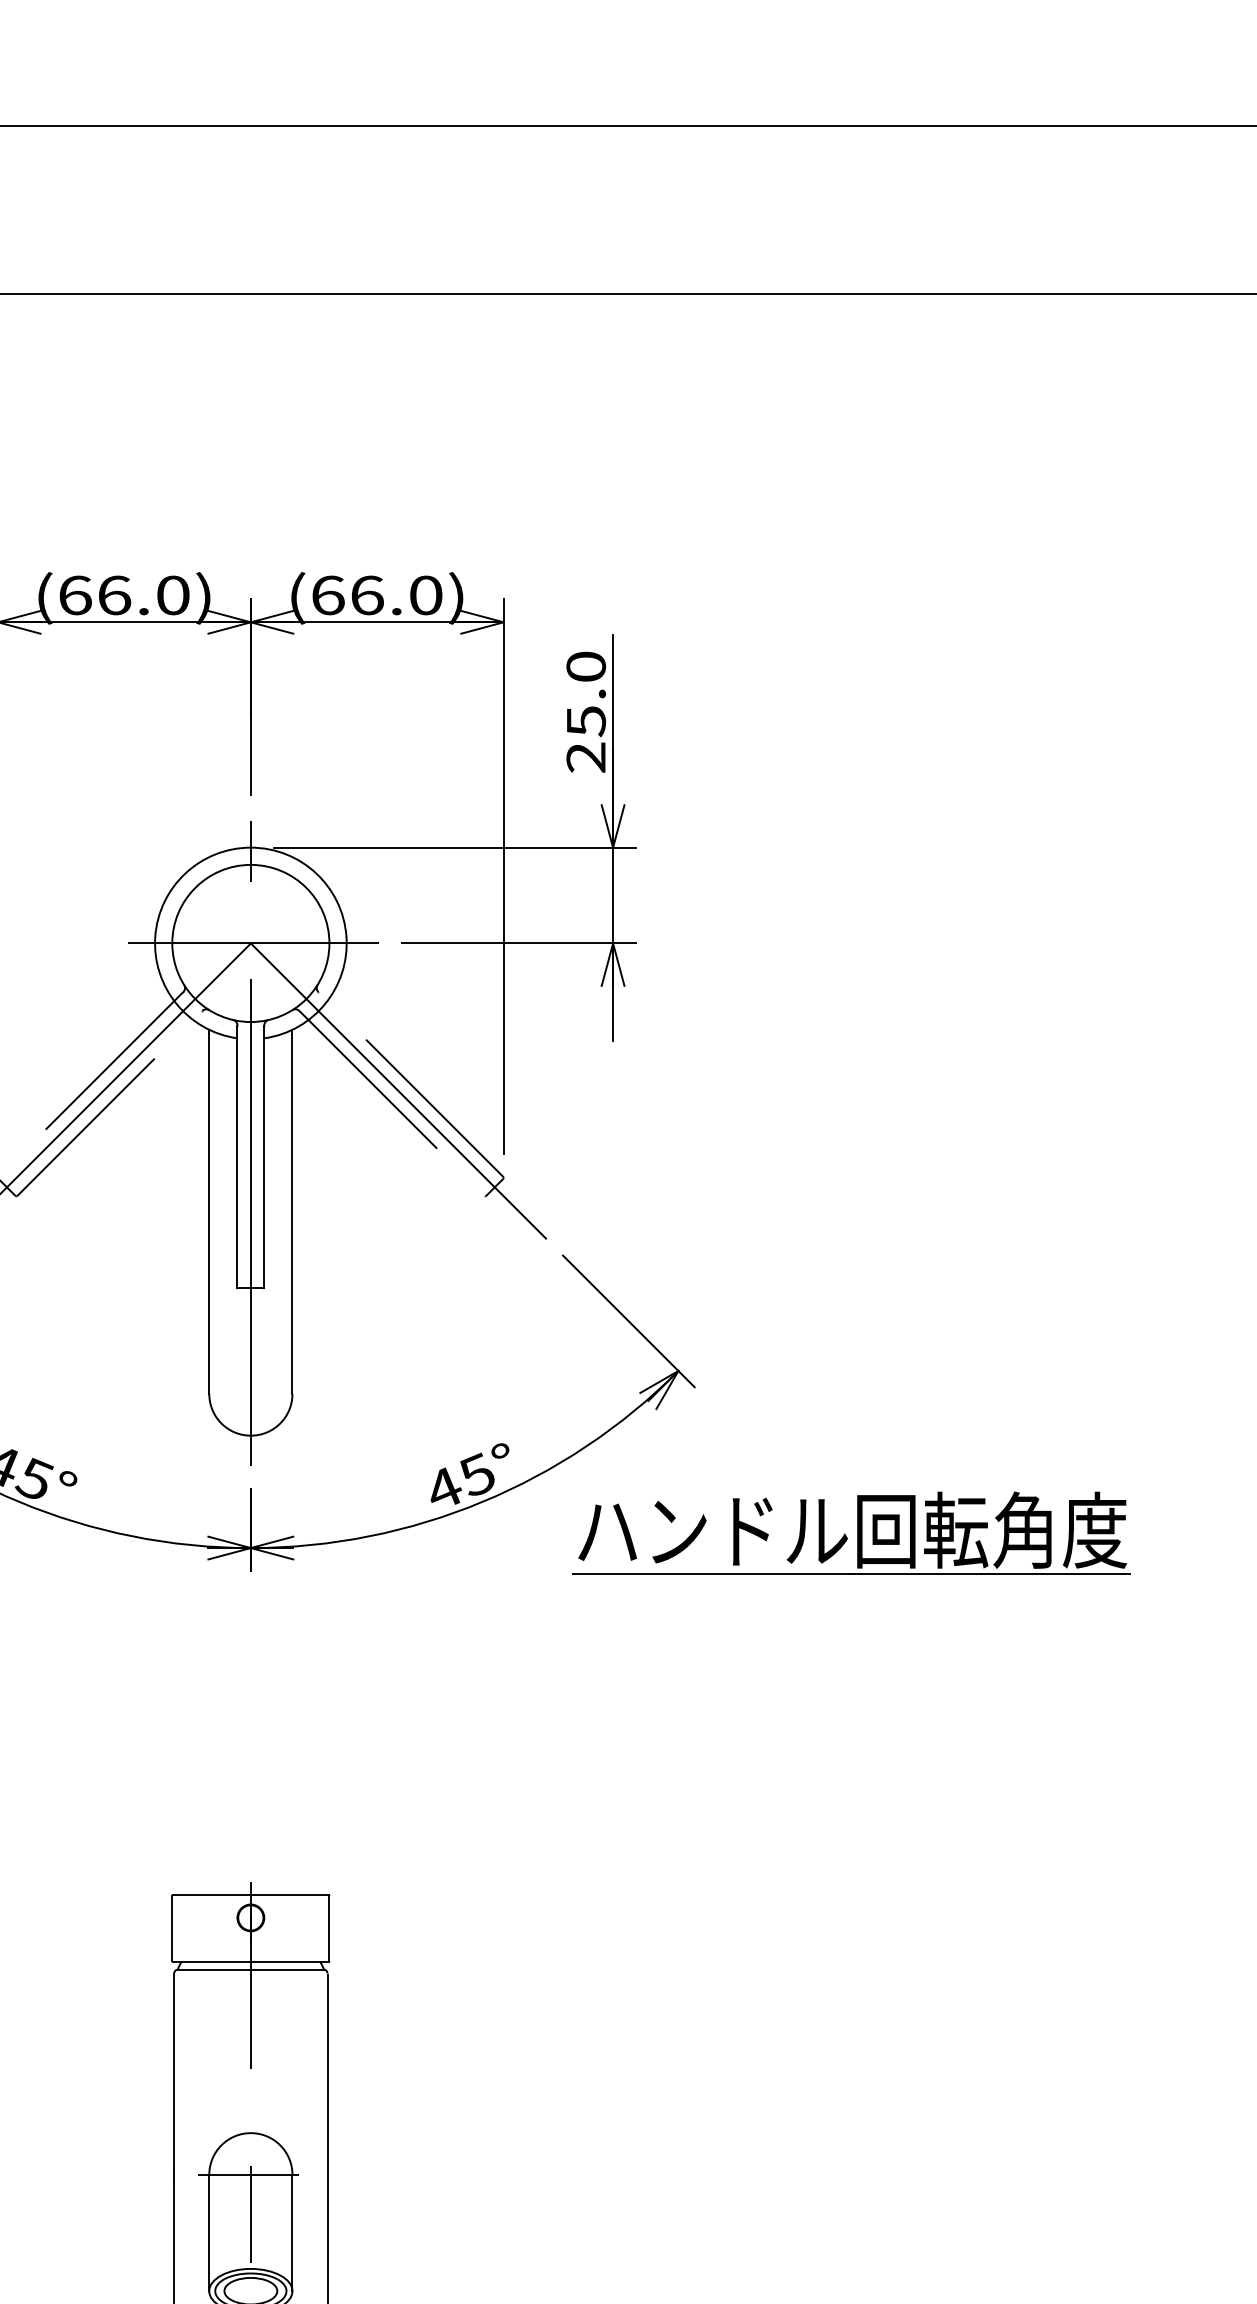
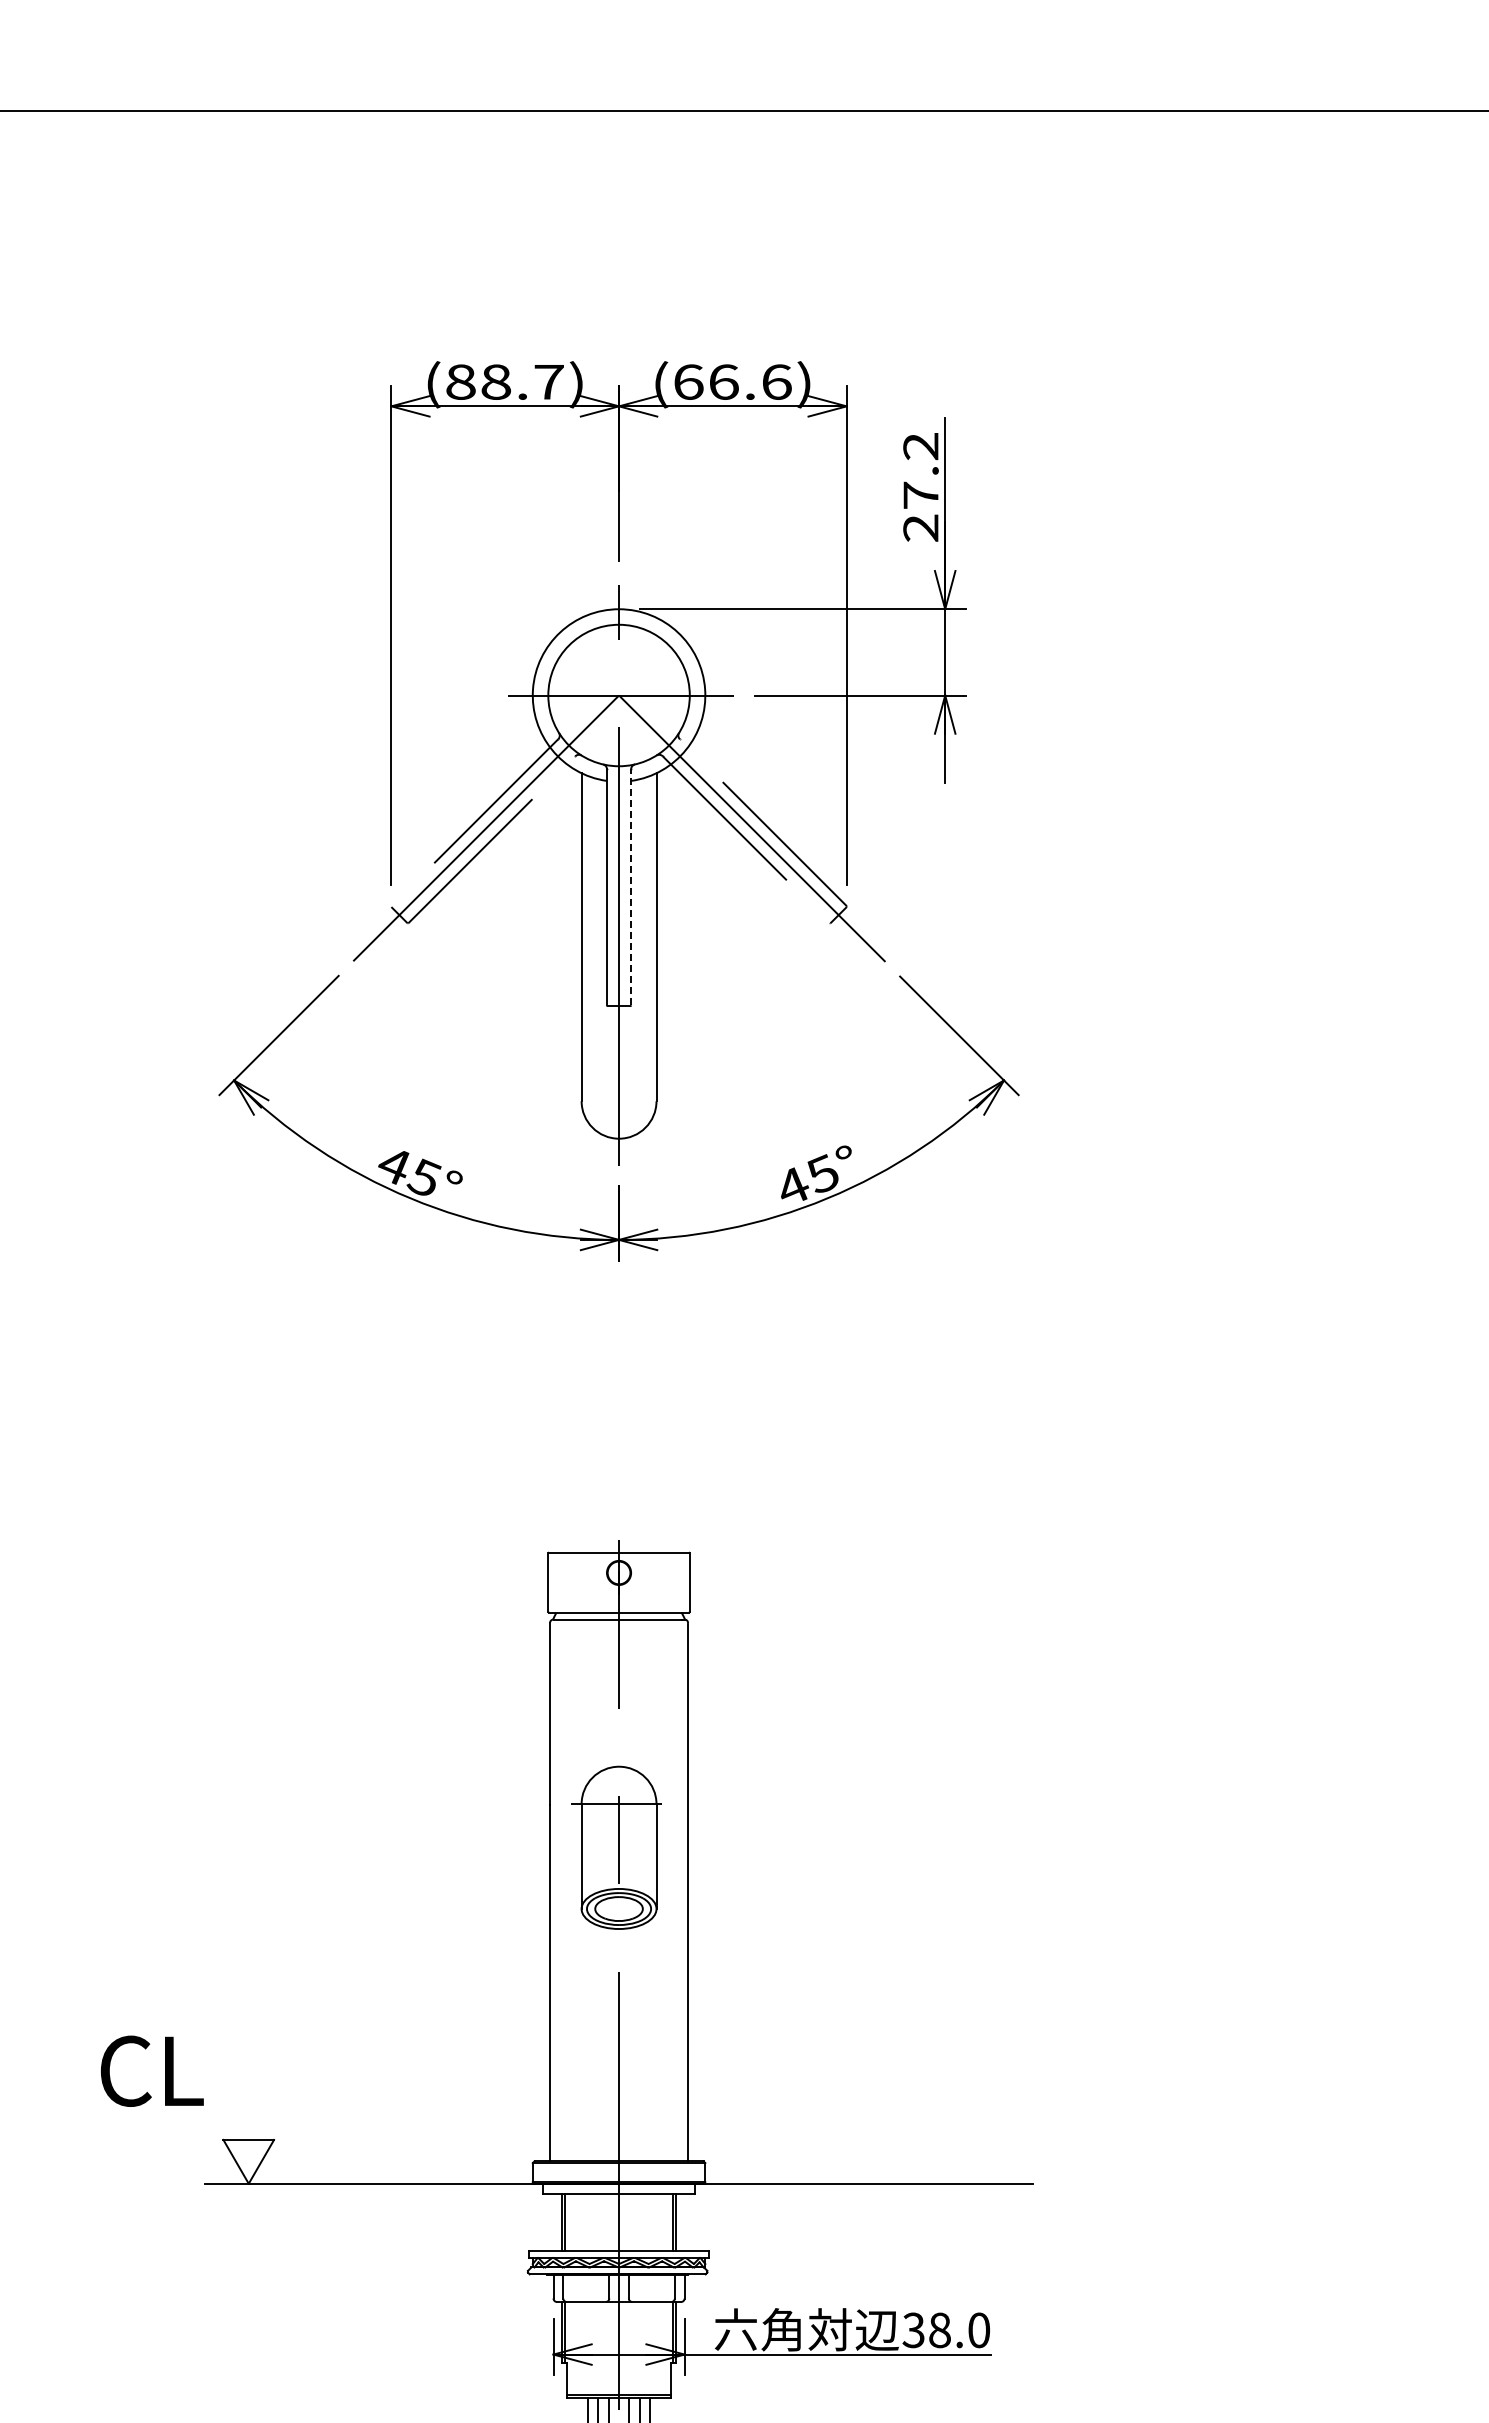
text: (123, 594) -> (504, 381), (66.0) -> (88.7)
text: (425, 594) -> (776, 381), (66.0) -> (66.6)
text: (585, 694) -> (920, 471), 25.0 -> 27.2
line: (264, 1156) -> (631, 887), solid -> dashed
part: (851, 1533) -> (1159, 1226), removed

